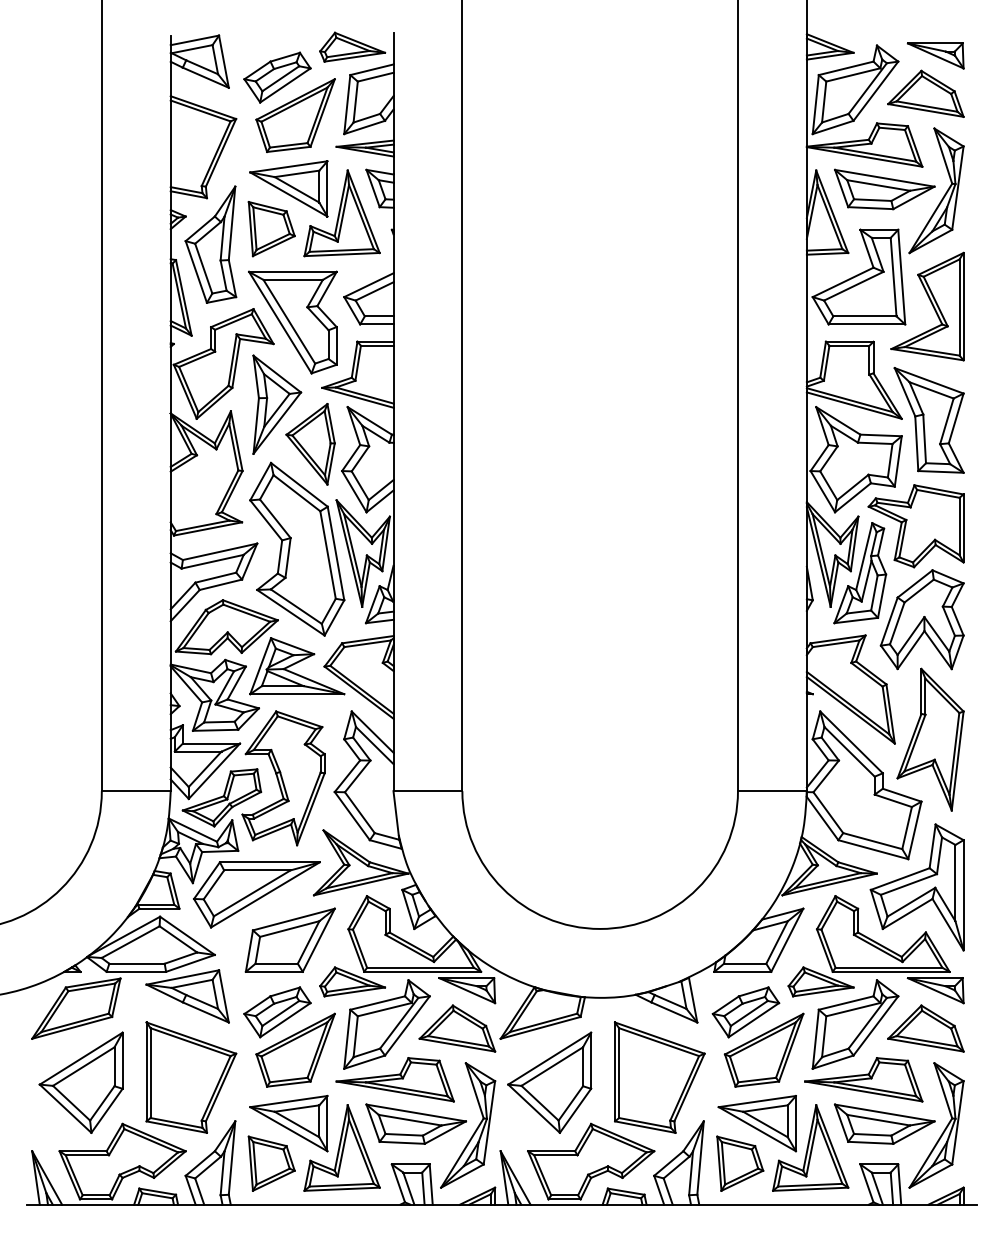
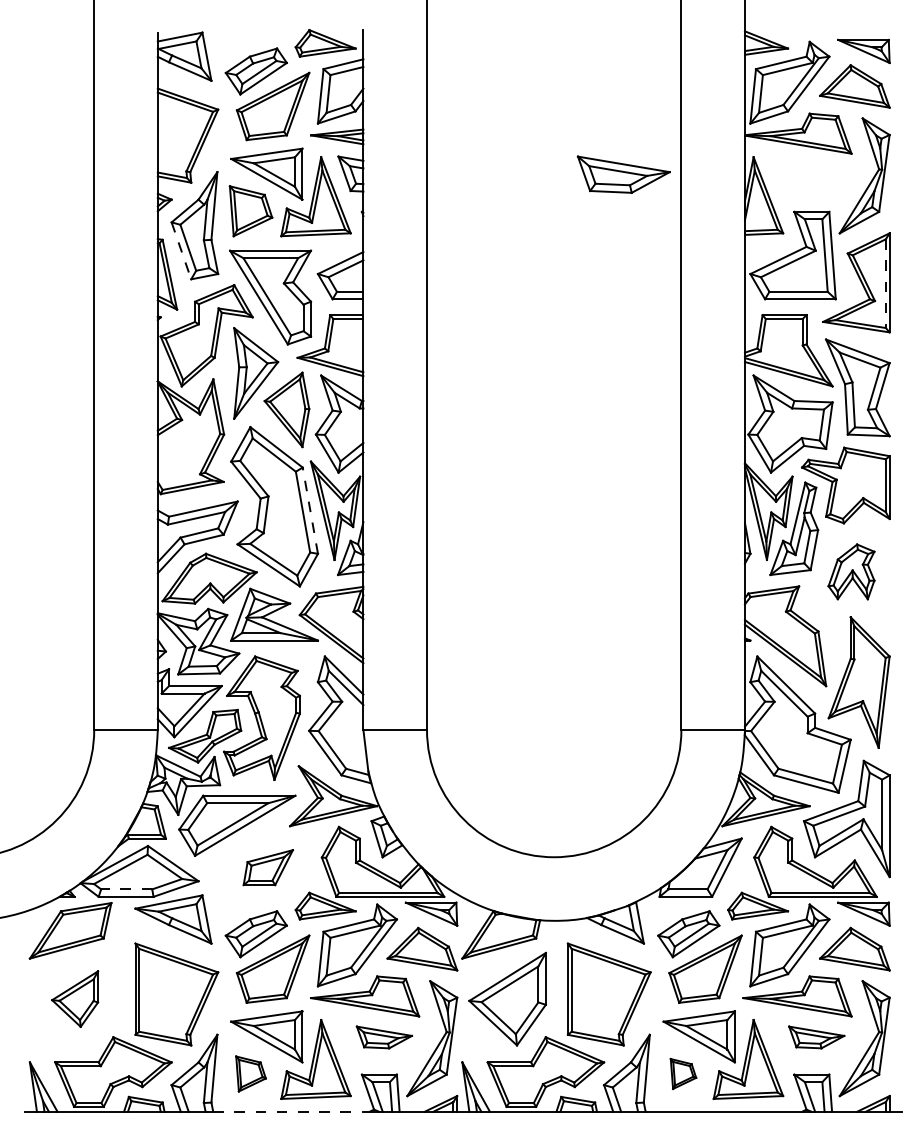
part: (884, 189) -> (623, 174), moved
line: (196, 272) -> (181, 251), solid -> dashed
line: (959, 308) -> (885, 284), solid -> dashed
line: (336, 553) -> (310, 510), solid -> dashed
part: (922, 619) -> (851, 571), size x0.6
part: (290, 940) -> (268, 867), size x0.6
line: (136, 963) -> (126, 889), solid -> dashed
part: (80, 1081) -> (74, 998), size x0.6
part: (416, 1124) -> (384, 1037), size x0.6
part: (884, 1124) -> (816, 1037), size x0.6
part: (271, 1163) -> (250, 1073), size x0.7
part: (740, 1163) -> (683, 1073), size x0.6
line: (316, 1204) -> (292, 1111), solid -> dashed

